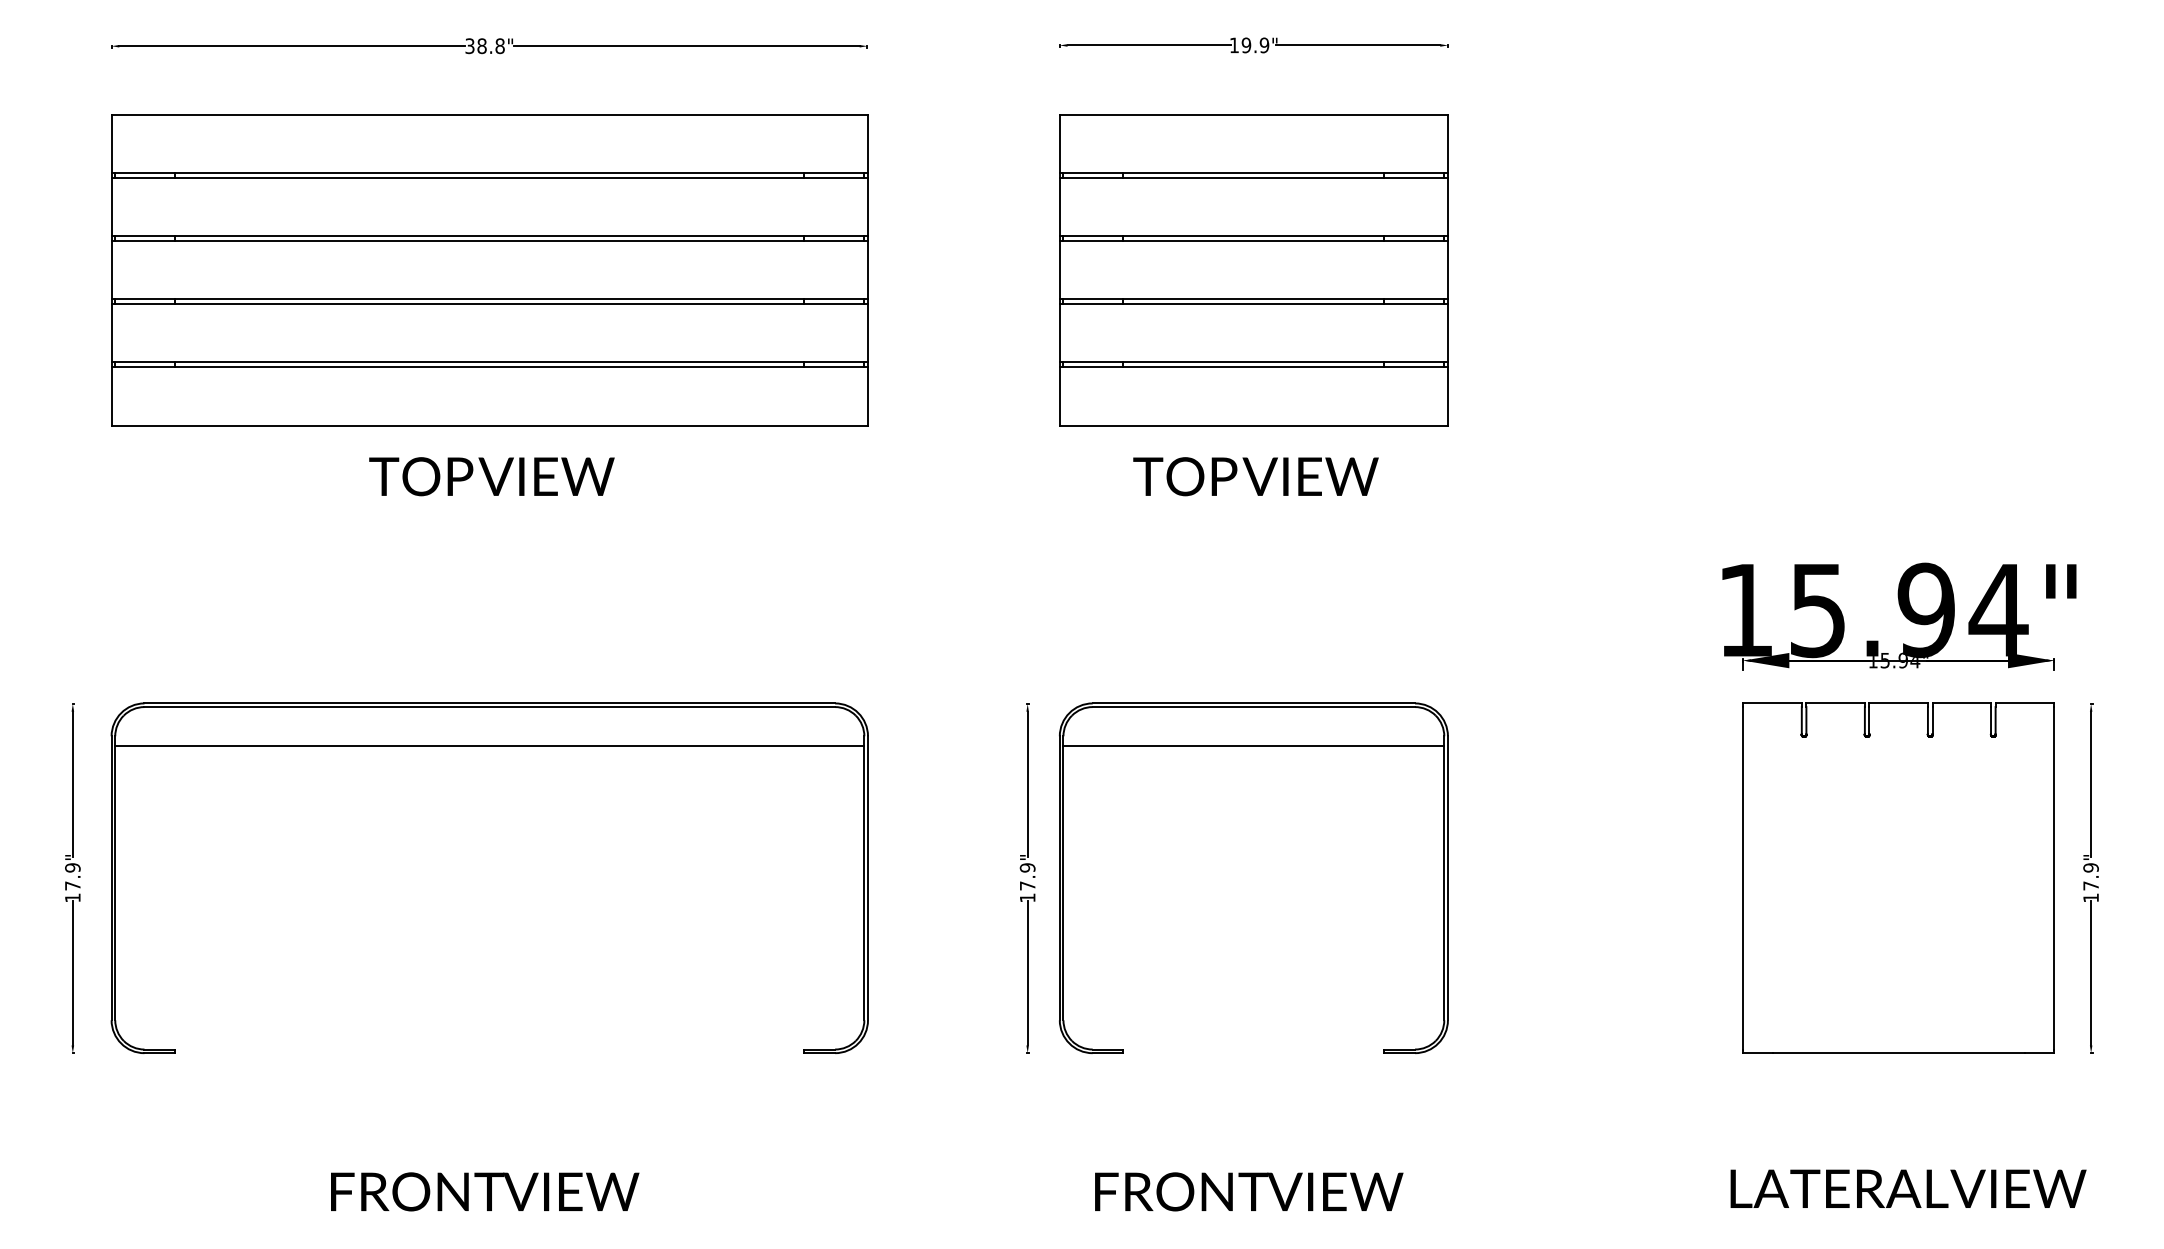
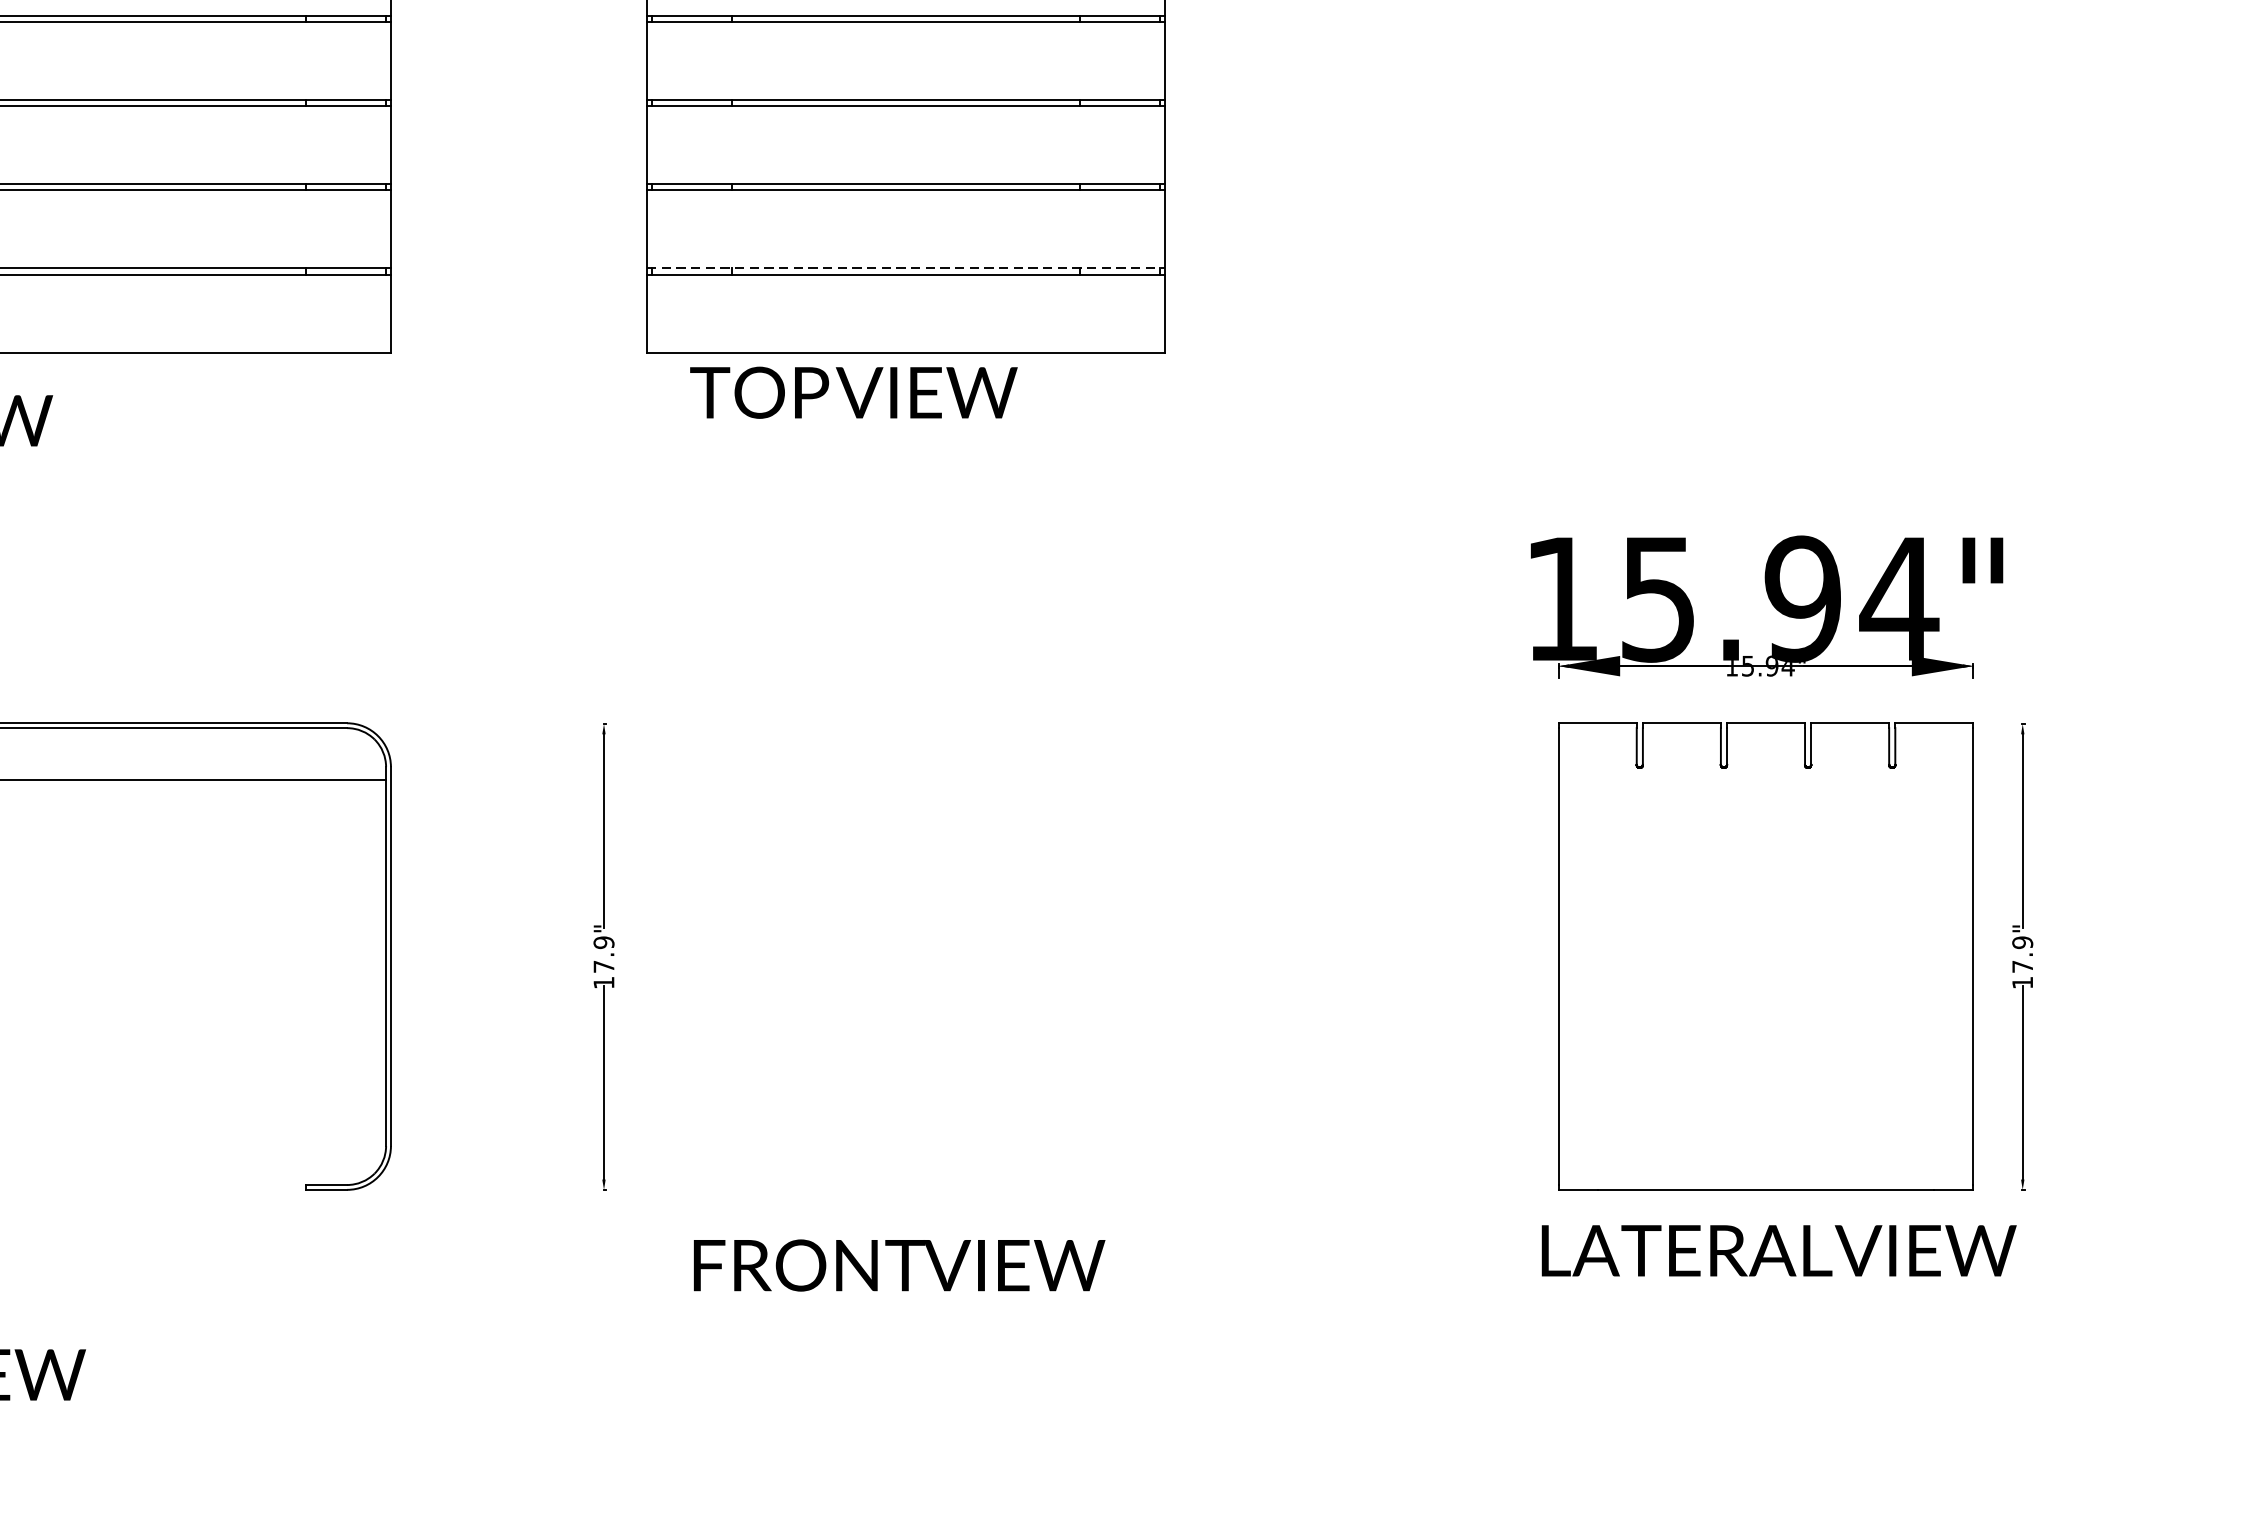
line: (1254, 362) -> (906, 268), solid -> dashed
text: (1255, 476) -> (853, 392), moved
part: (1253, 746) -> (905, 780), removed
text: (1908, 1188) -> (1779, 1250), moved
text: (1249, 1191) -> (899, 1265), moved

